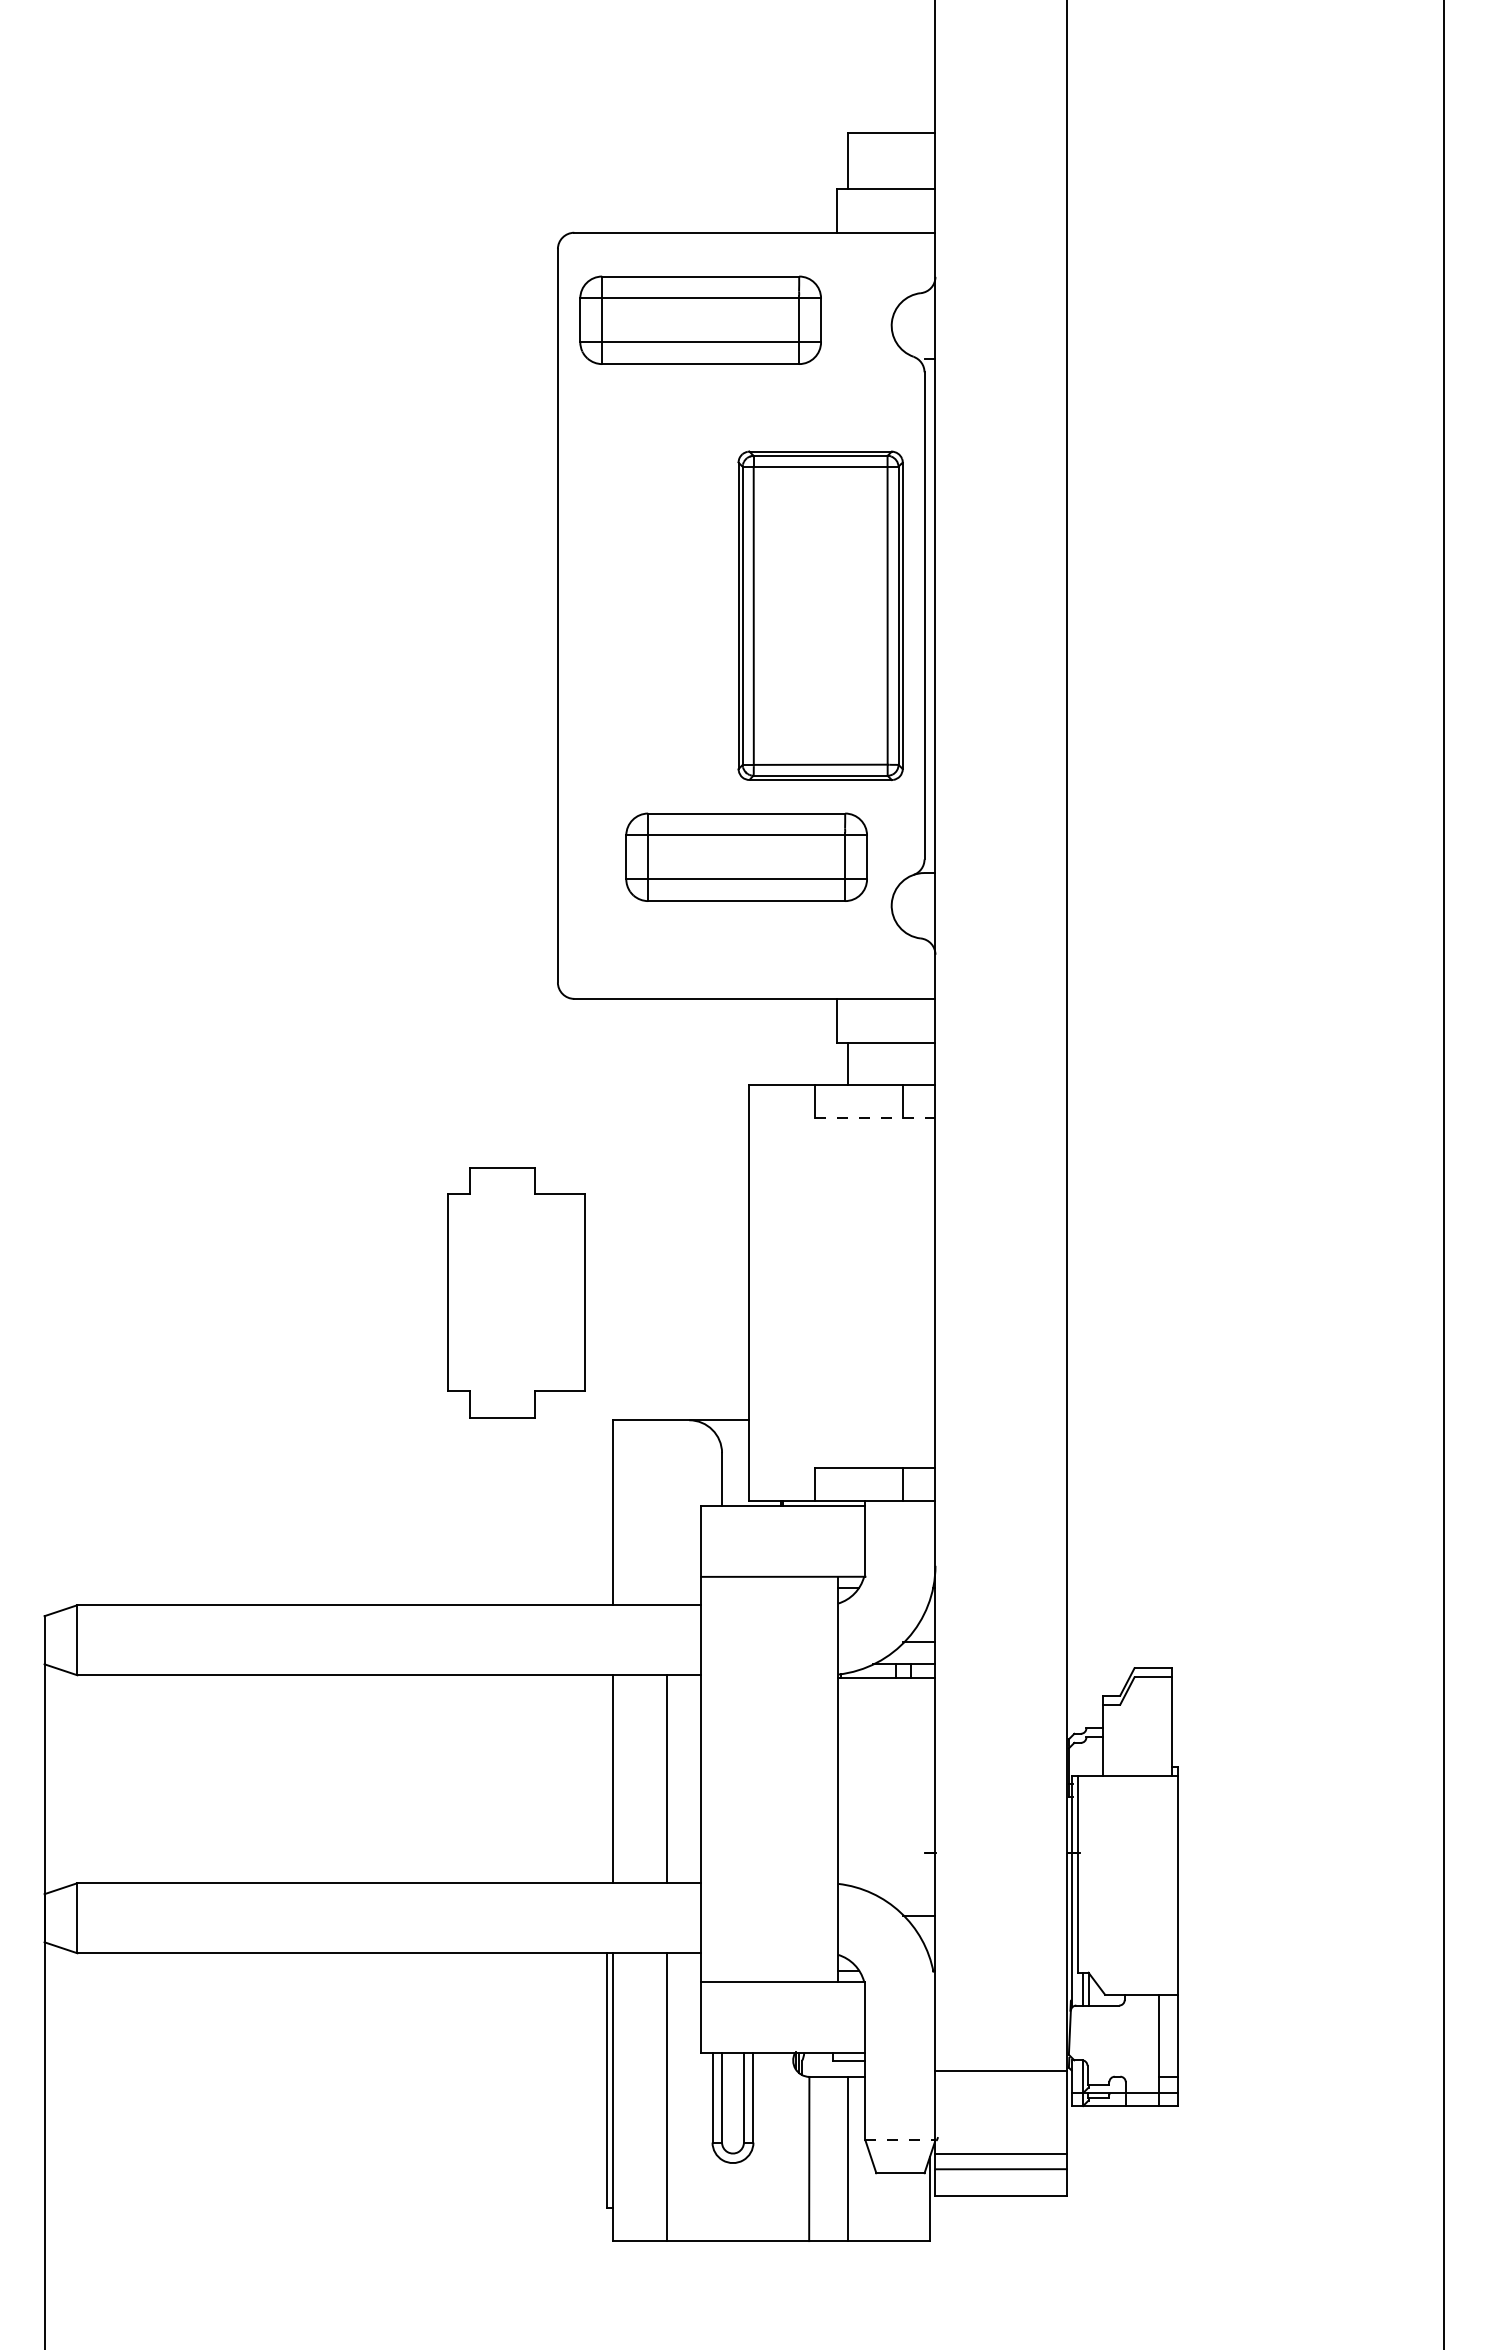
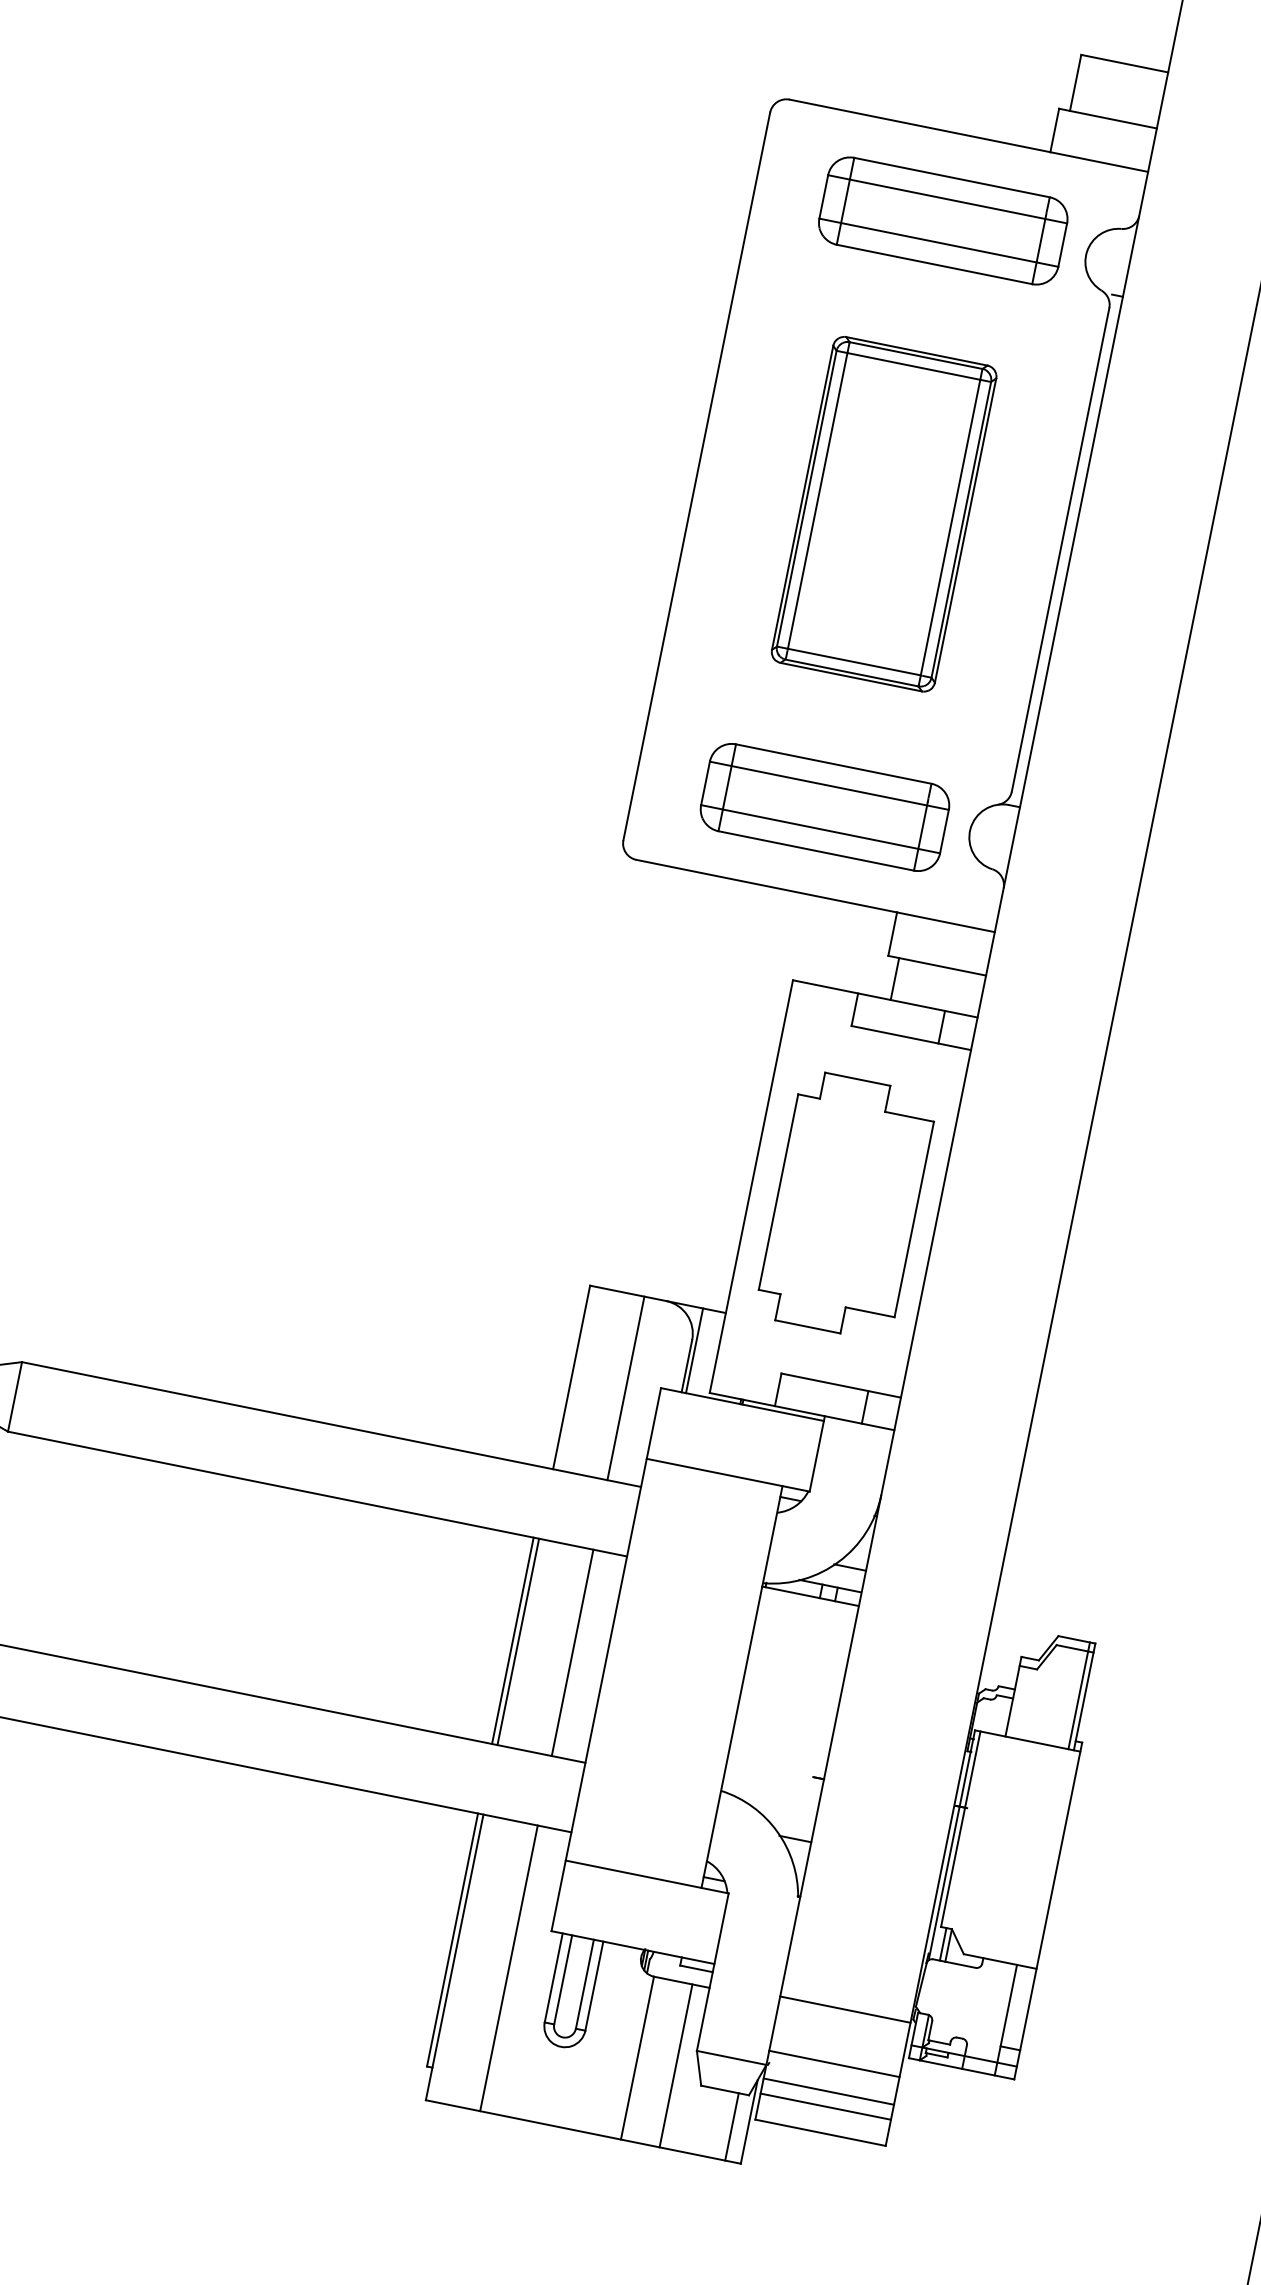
part: (700, 319) -> (943, 220), moved
part: (820, 615) -> (884, 513), moved
part: (746, 856) -> (824, 806), moved
line: (874, 1117) -> (910, 1037), dashed -> solid
part: (516, 1292) -> (846, 1205), moved
line: (726, 1462) -> (694, 1350), added
line: (667, 1512) -> (626, 1388), added
line: (1166, 1721) -> (1079, 1695), added
line: (607, 1779) -> (513, 1641), added
line: (1000, 2126) -> (833, 2064), added
line: (900, 2140) -> (731, 2058), dashed -> solid
line: (914, 2207) -> (732, 2127), added

